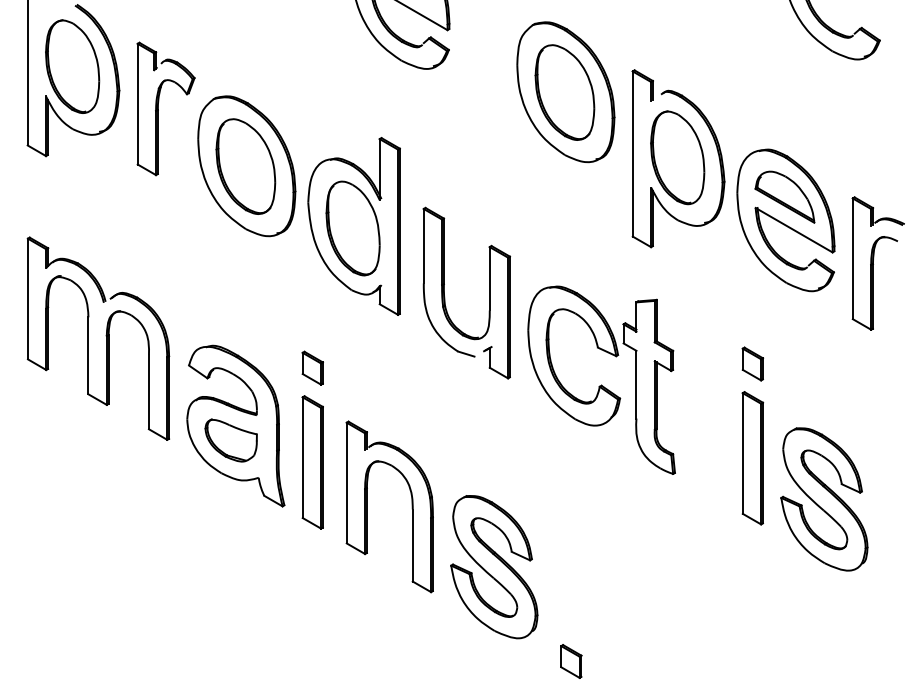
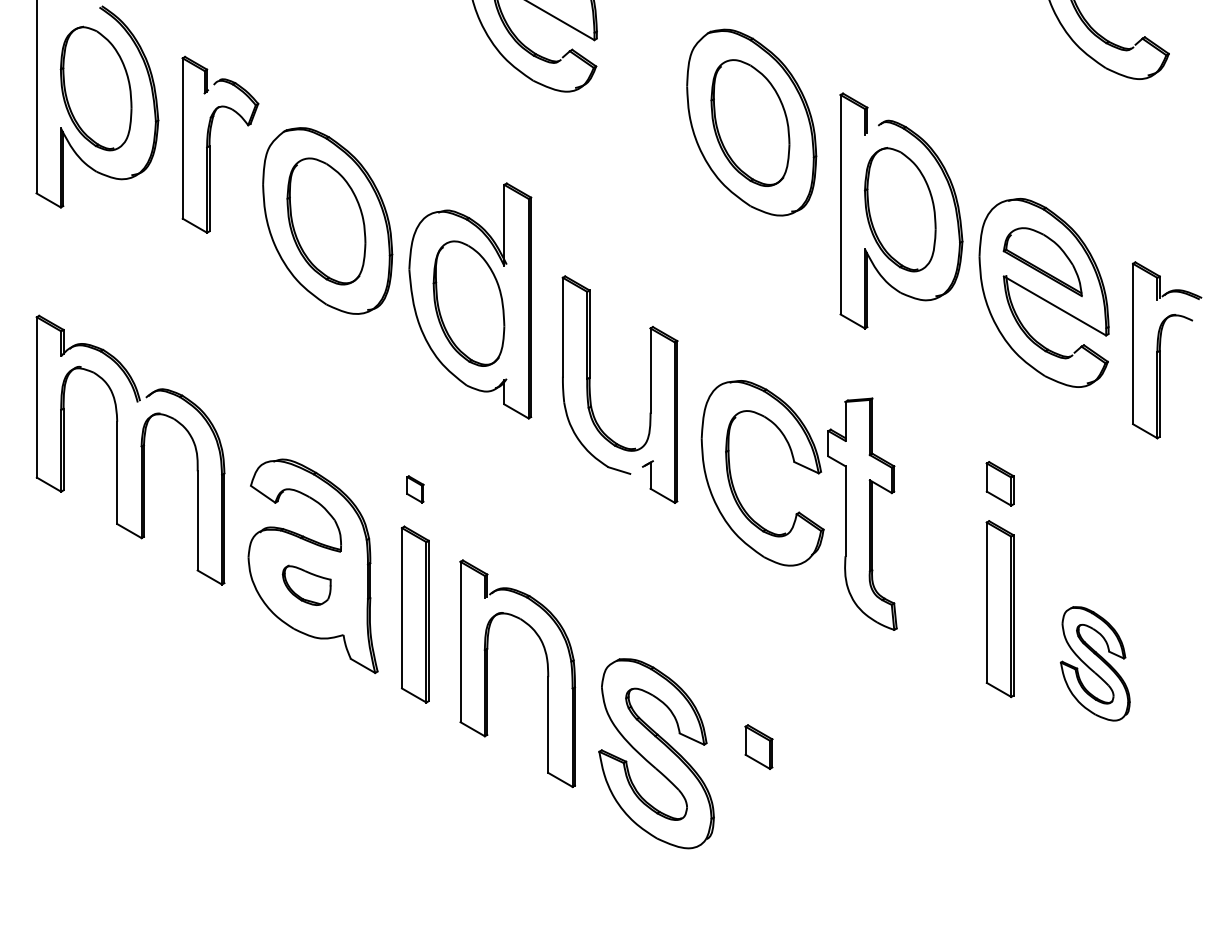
part: (312, 368) -> (415, 489), size x0.6
part: (230, 440) -> (306, 585), size x0.7
part: (824, 499) -> (1095, 663), size x0.6
part: (570, 661) -> (758, 746), moved

